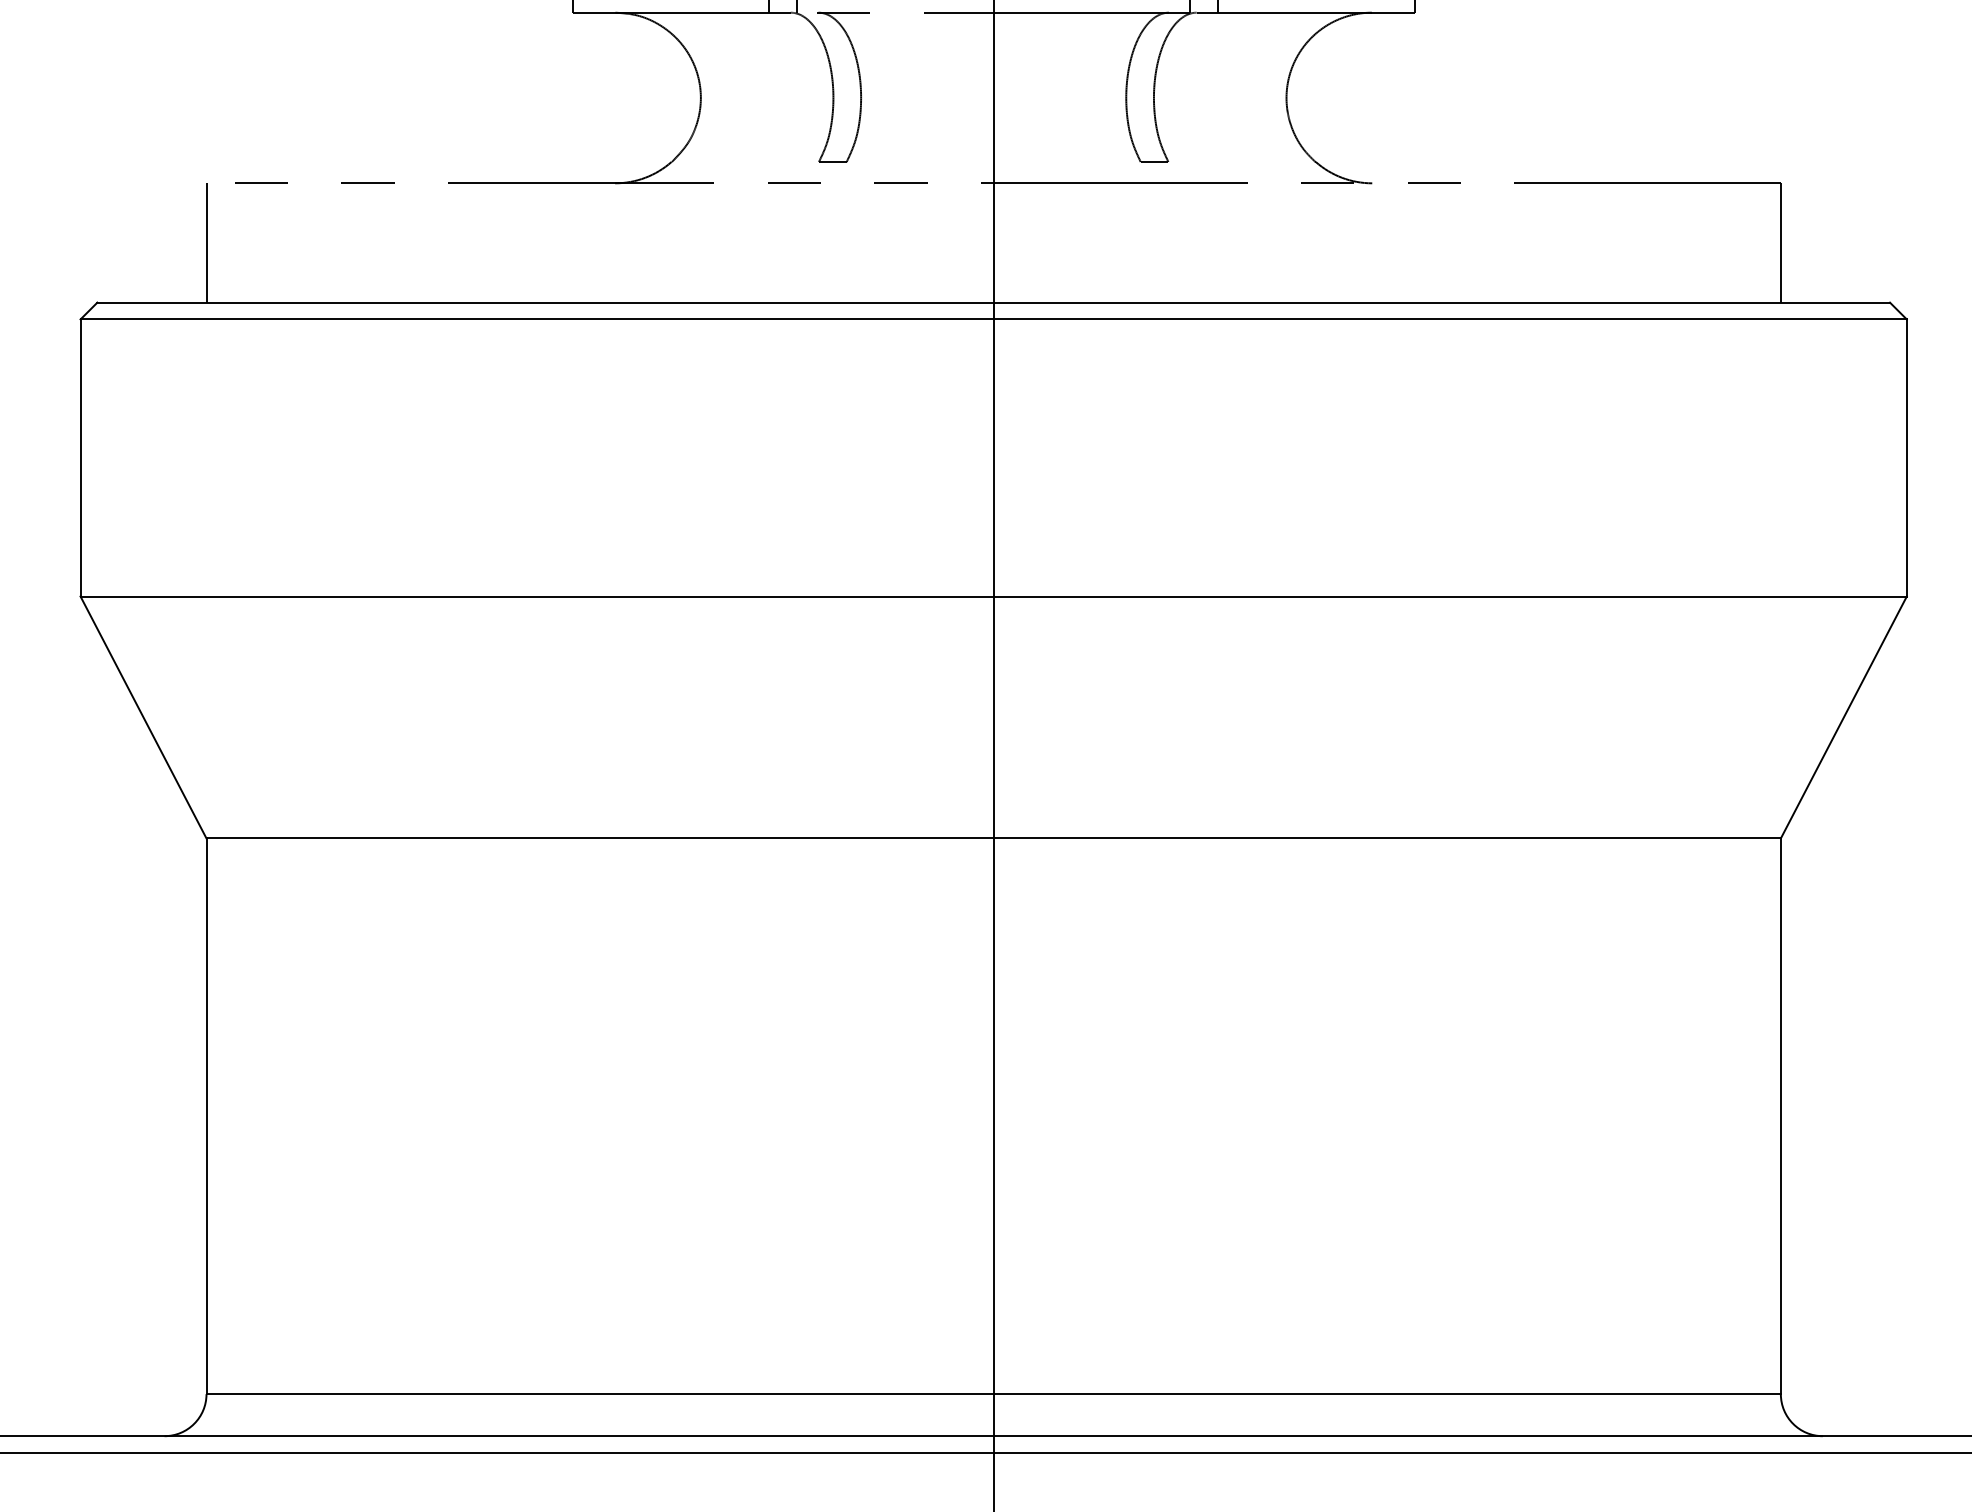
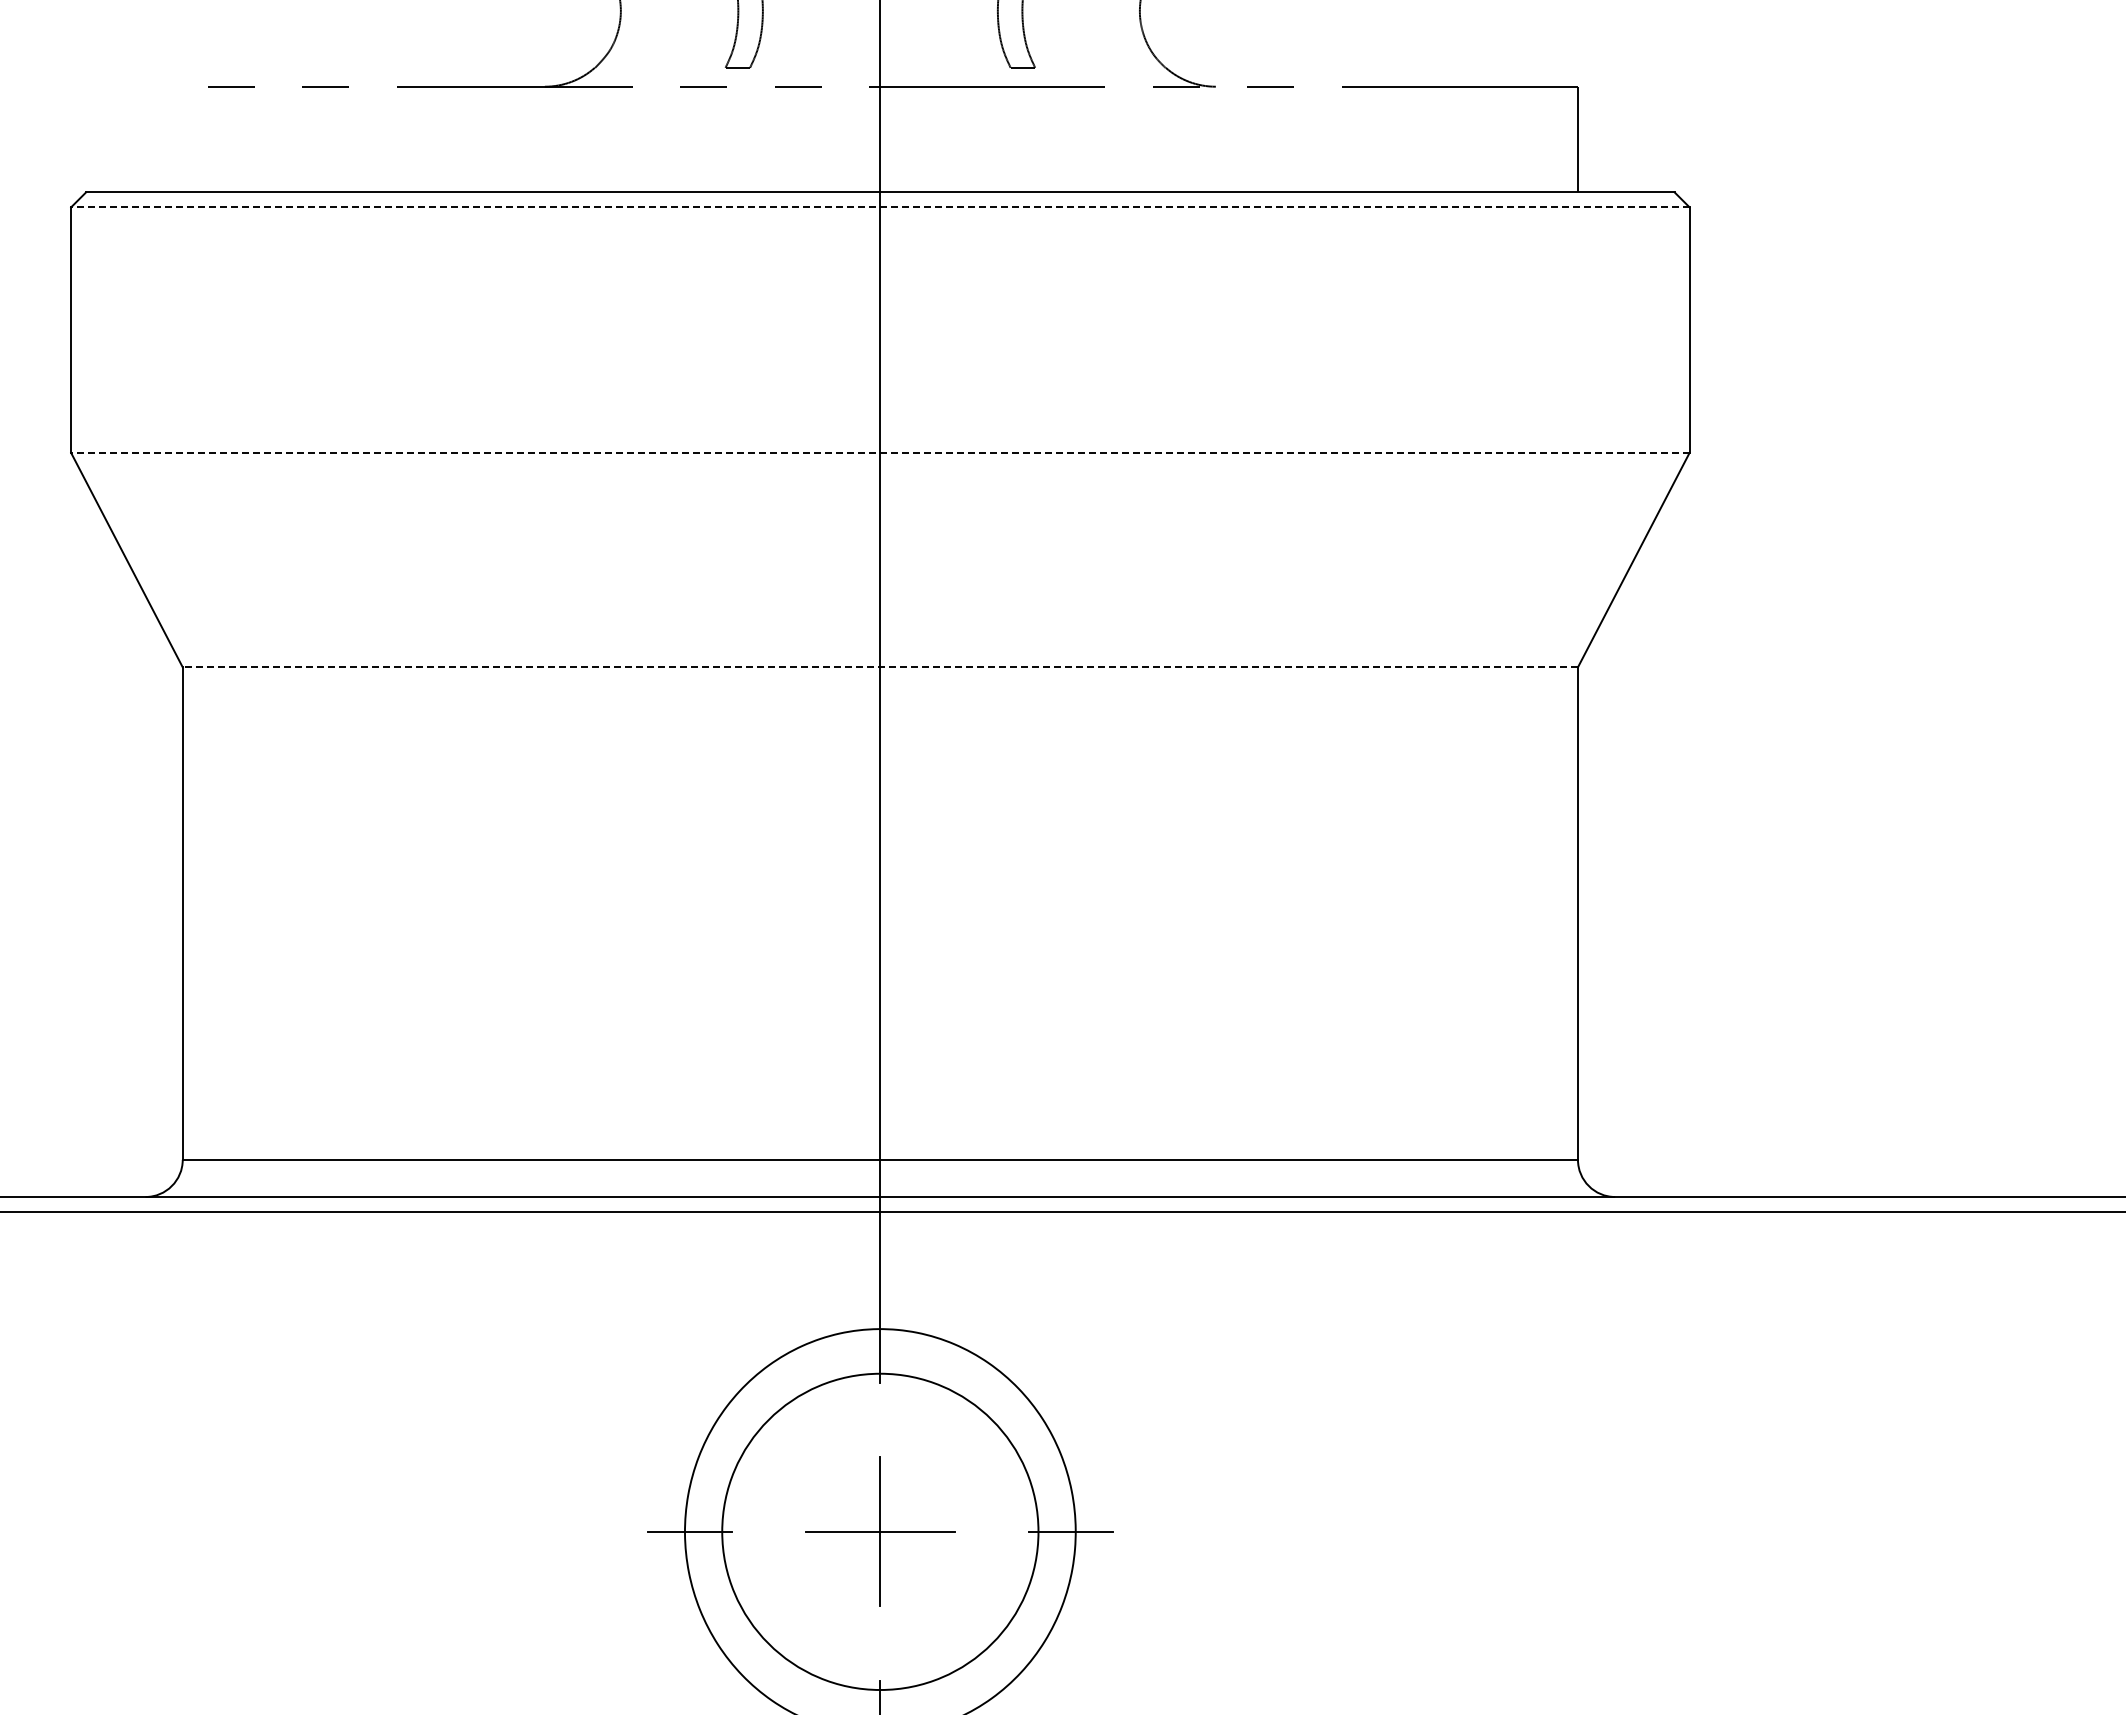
line: (206, 242) -> (182, 139), removed
line: (992, 319) -> (879, 207), solid -> dashed
line: (992, 596) -> (879, 452), solid -> dashed
line: (993, 838) -> (880, 667), solid -> dashed

